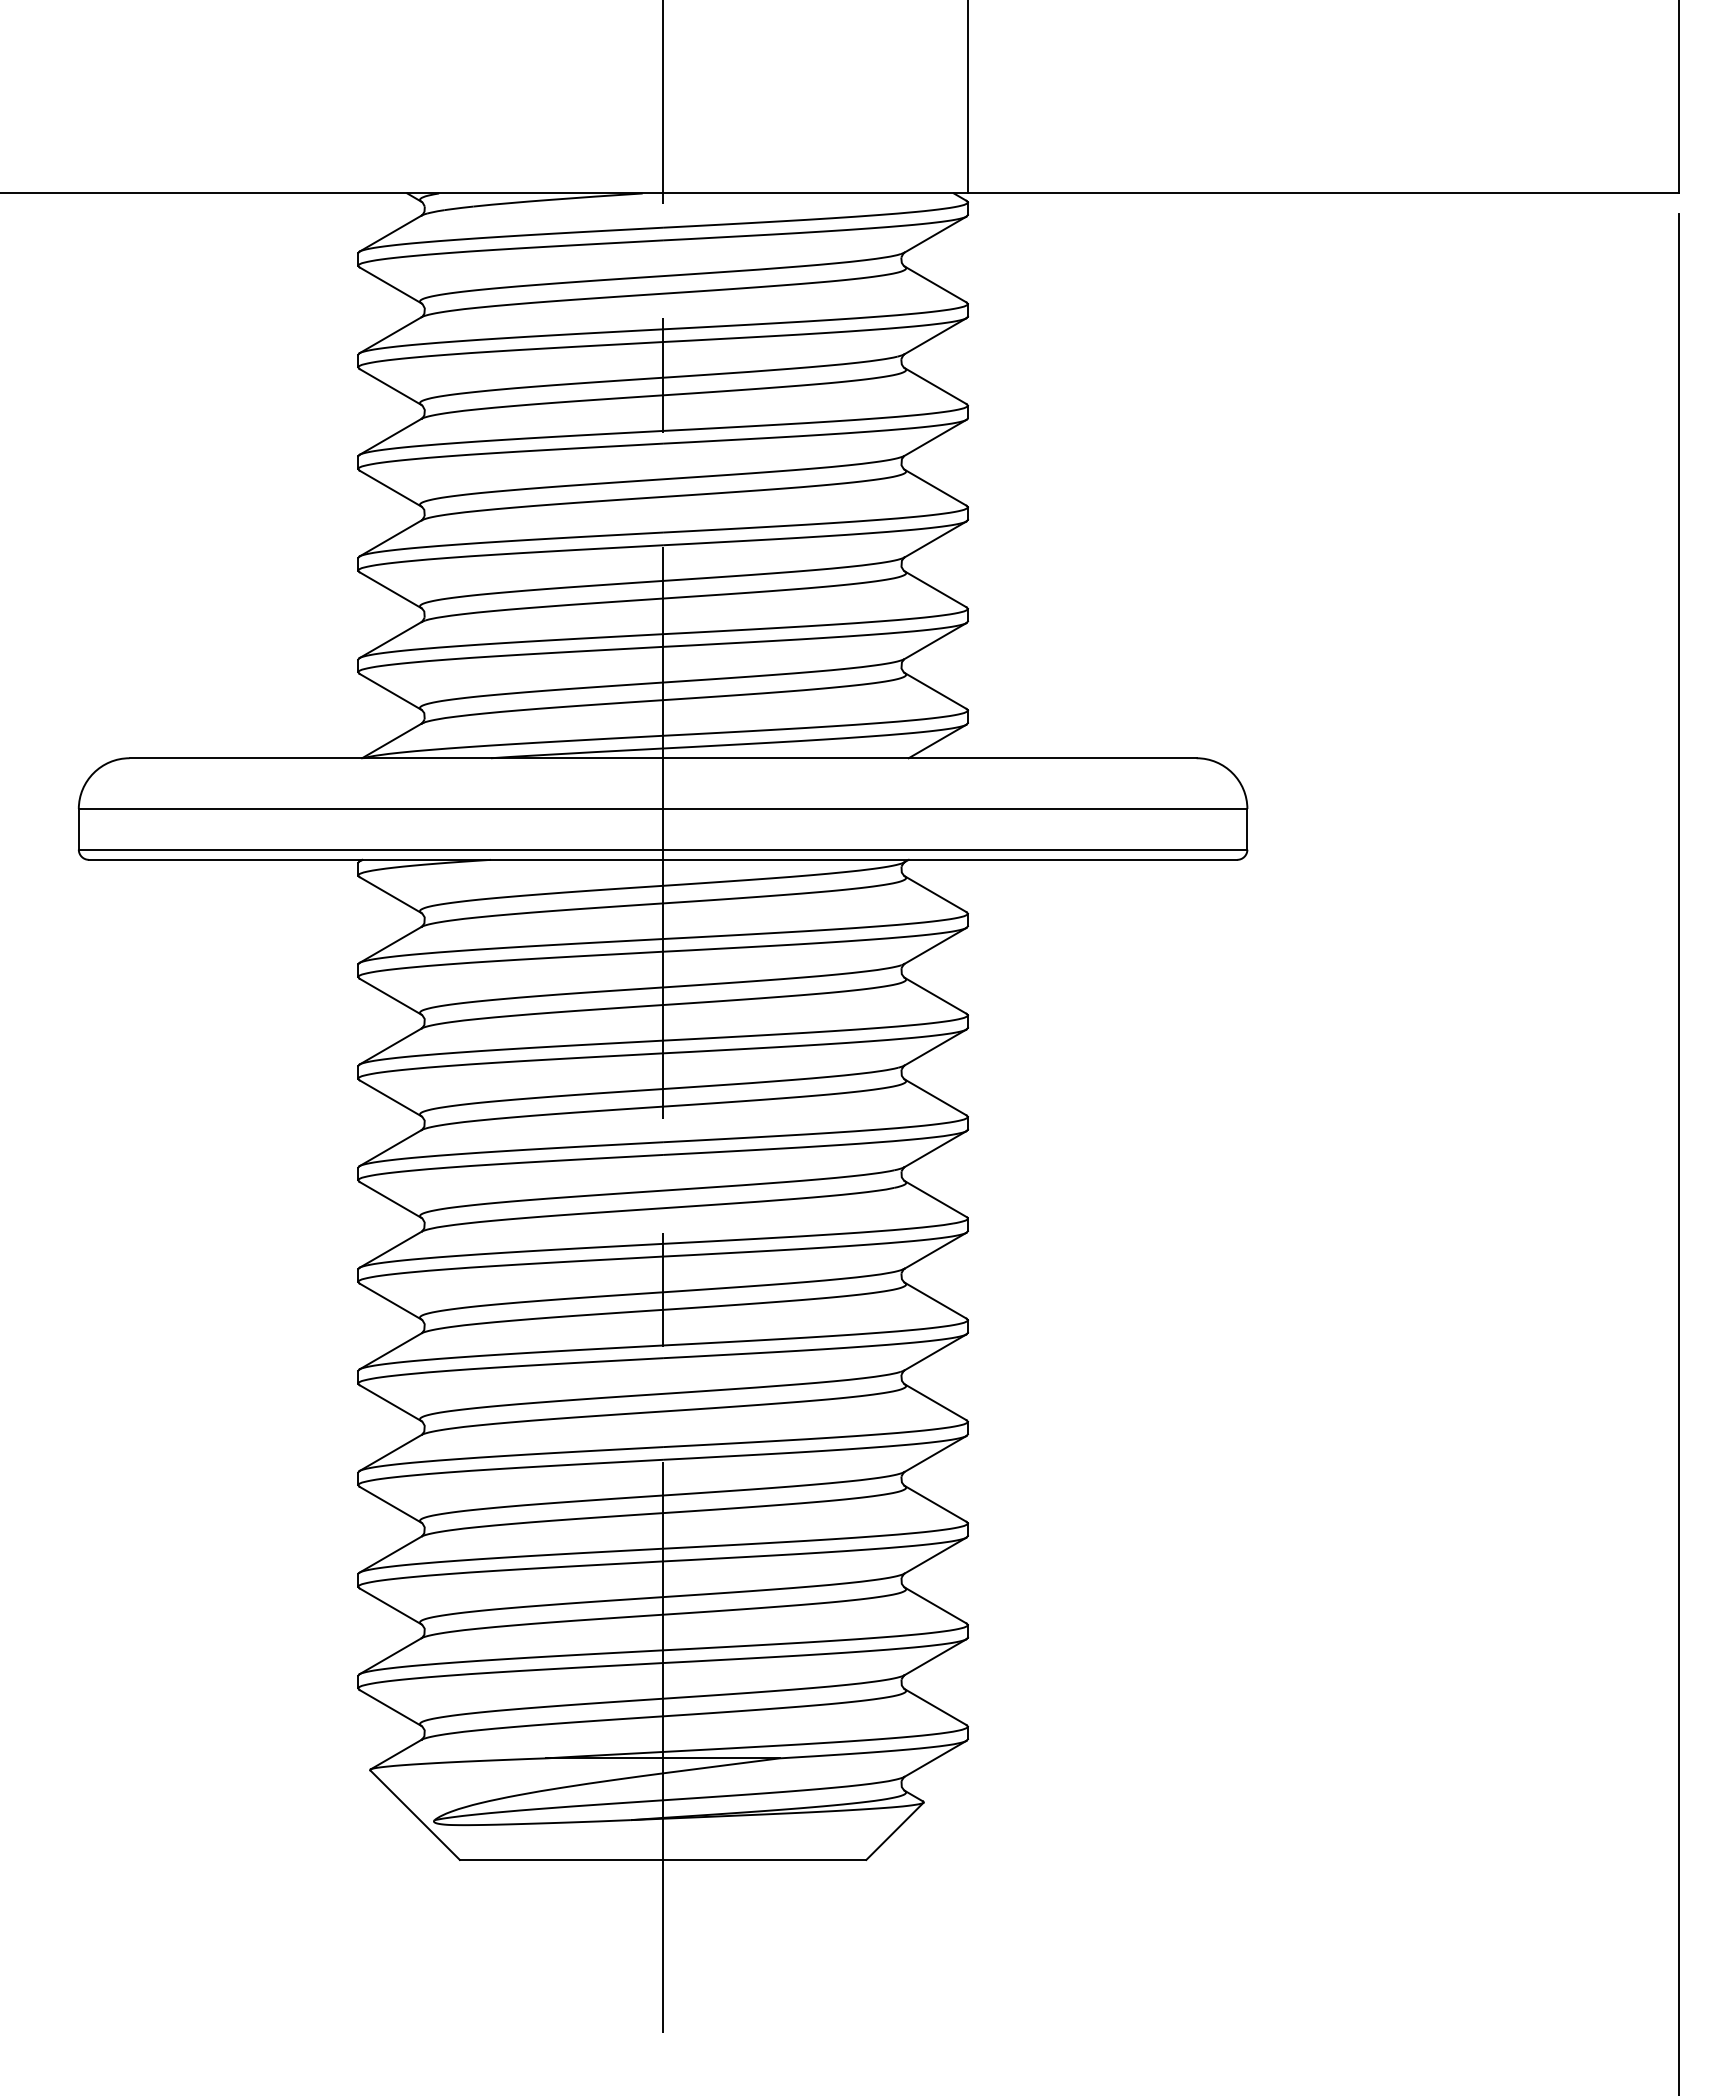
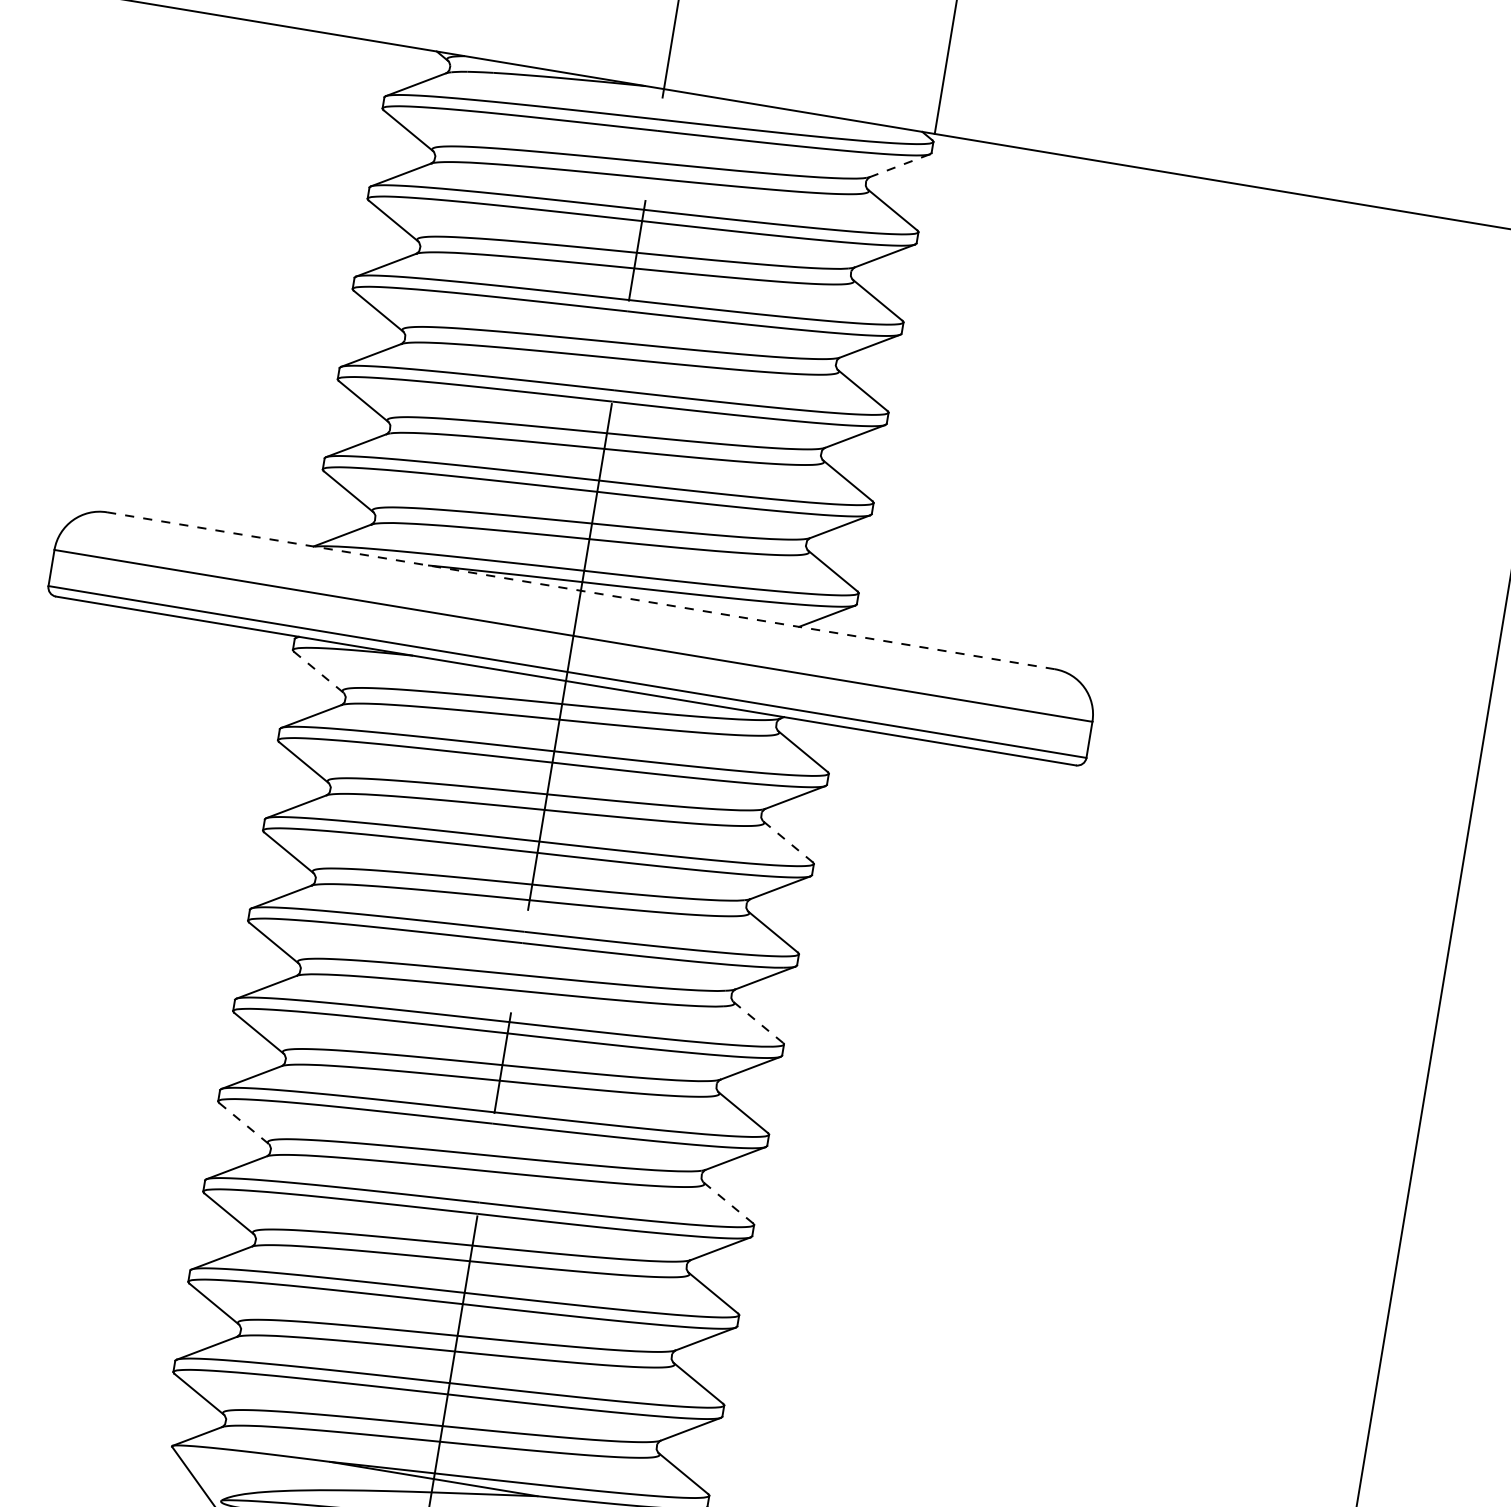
line: (935, 234) -> (899, 165), solid -> dashed
line: (663, 758) -> (581, 591), solid -> dashed
line: (390, 895) -> (318, 672), solid -> dashed
line: (935, 995) -> (788, 841), solid -> dashed
line: (935, 1199) -> (758, 1022), solid -> dashed
line: (935, 1402) -> (728, 1203), solid -> dashed
line: (390, 1403) -> (243, 1123), solid -> dashed

